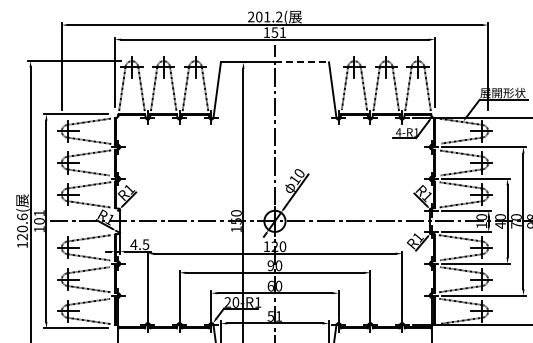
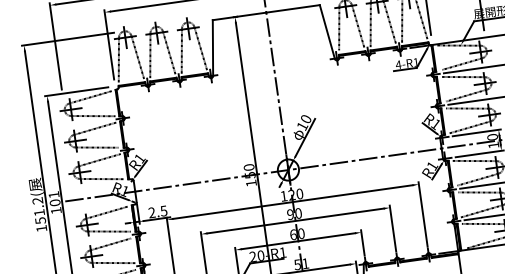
line: (302, 62) -> (293, 8), dashed -> solid
text: (22, 226) -> (39, 210), 120.6( -> 151.2(
text: (133, 244) -> (151, 212), 4.5 -> 2.5

